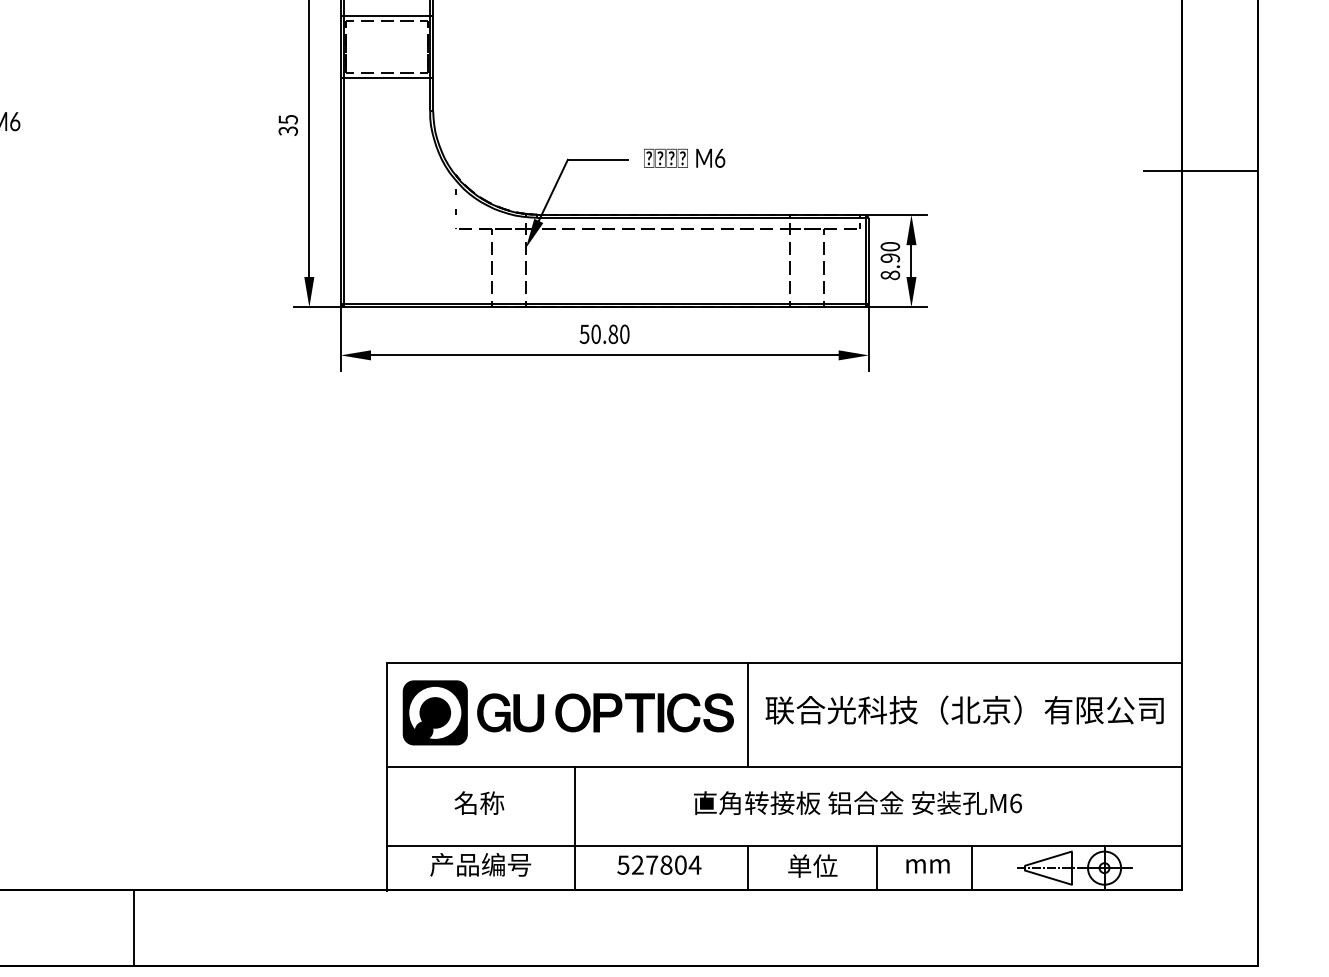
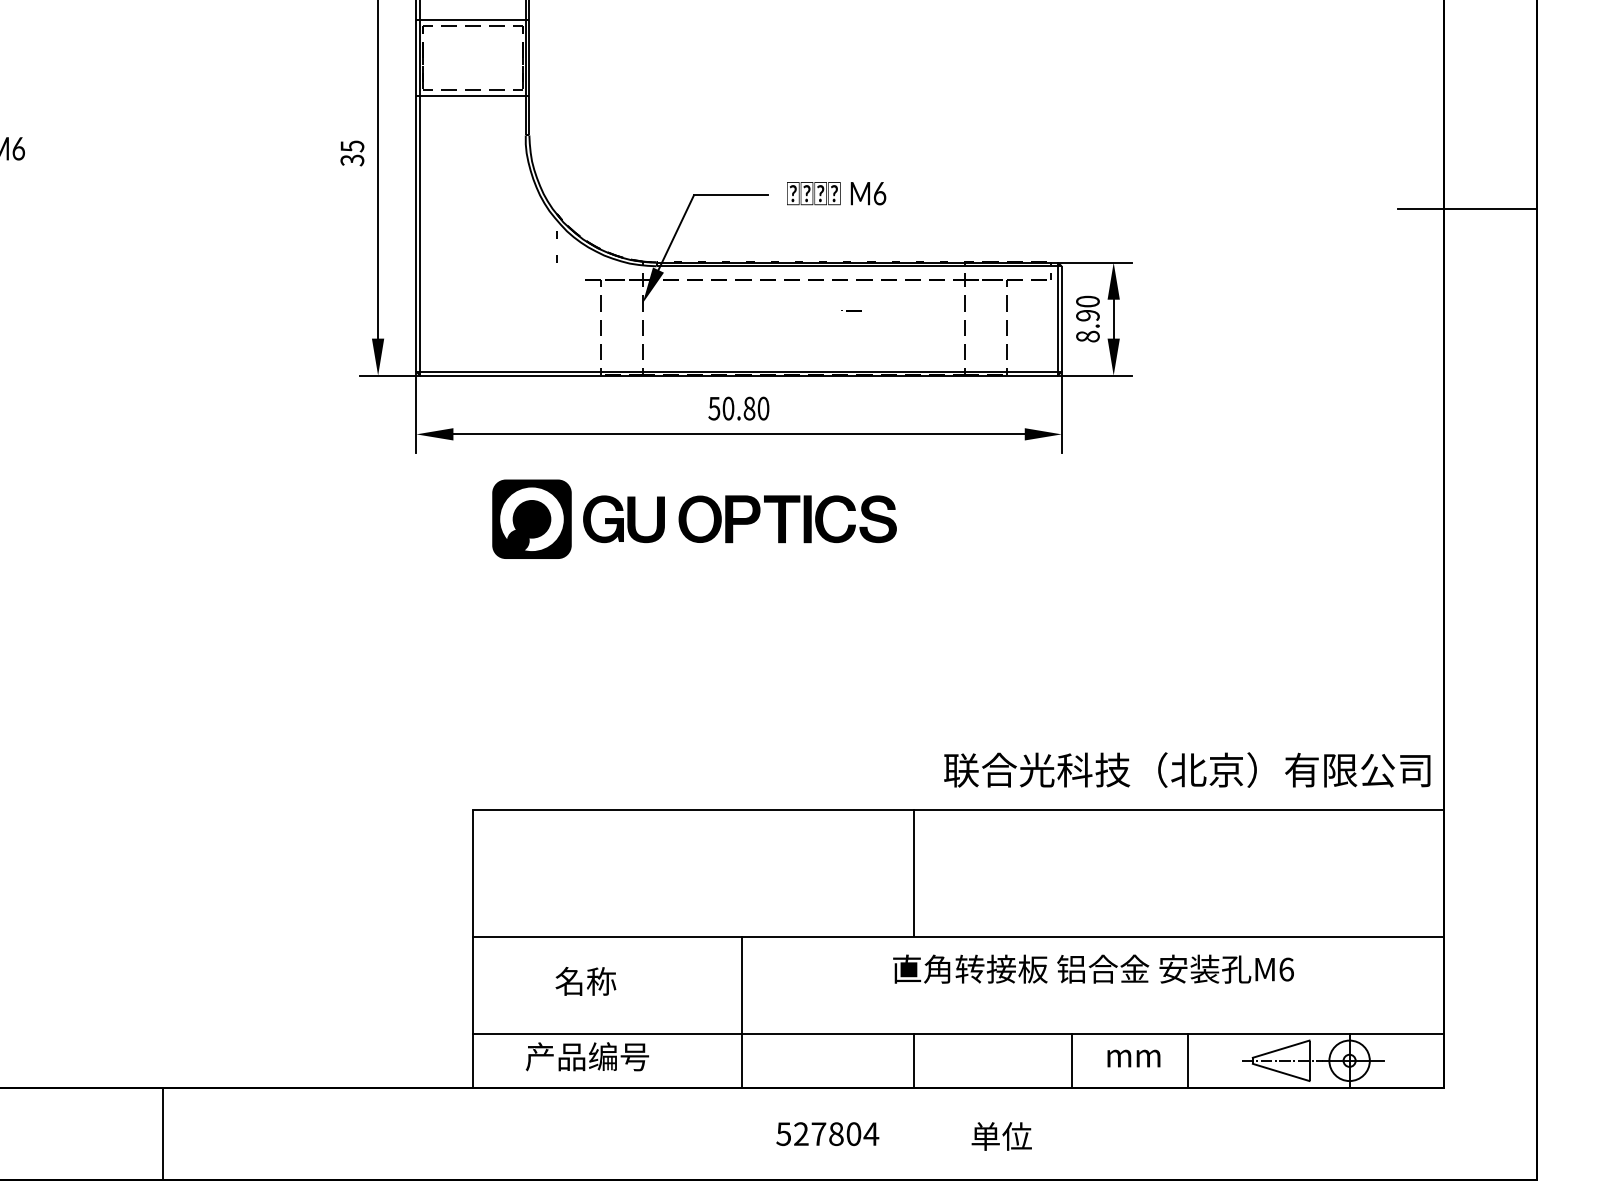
line: (463, 228) -> (851, 309), moved
text: (964, 709) -> (1187, 769), moved
part: (567, 712) -> (693, 518), moved
text: (857, 802) -> (1092, 968), moved
line: (574, 828) -> (742, 1012), moved
text: (659, 864) -> (827, 1133), moved
text: (812, 865) -> (1001, 1135), moved

